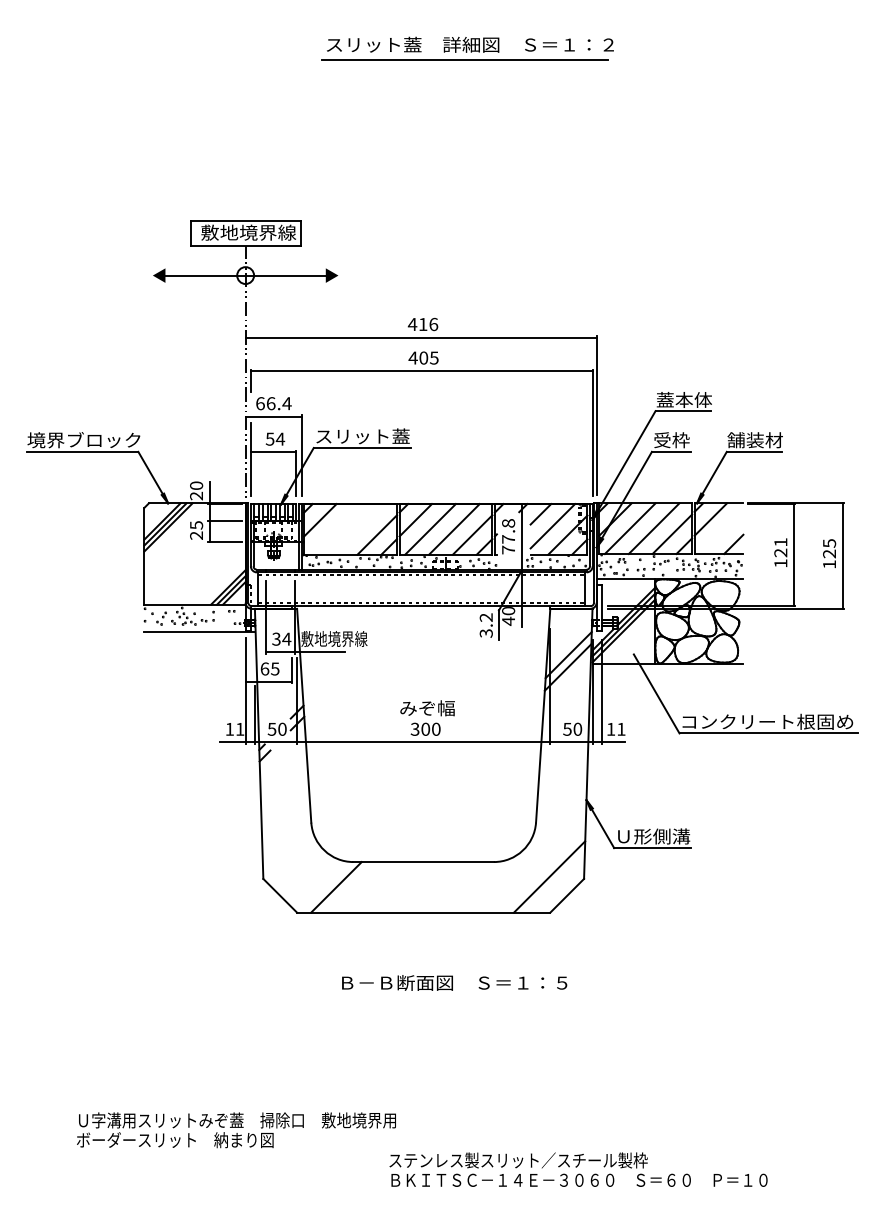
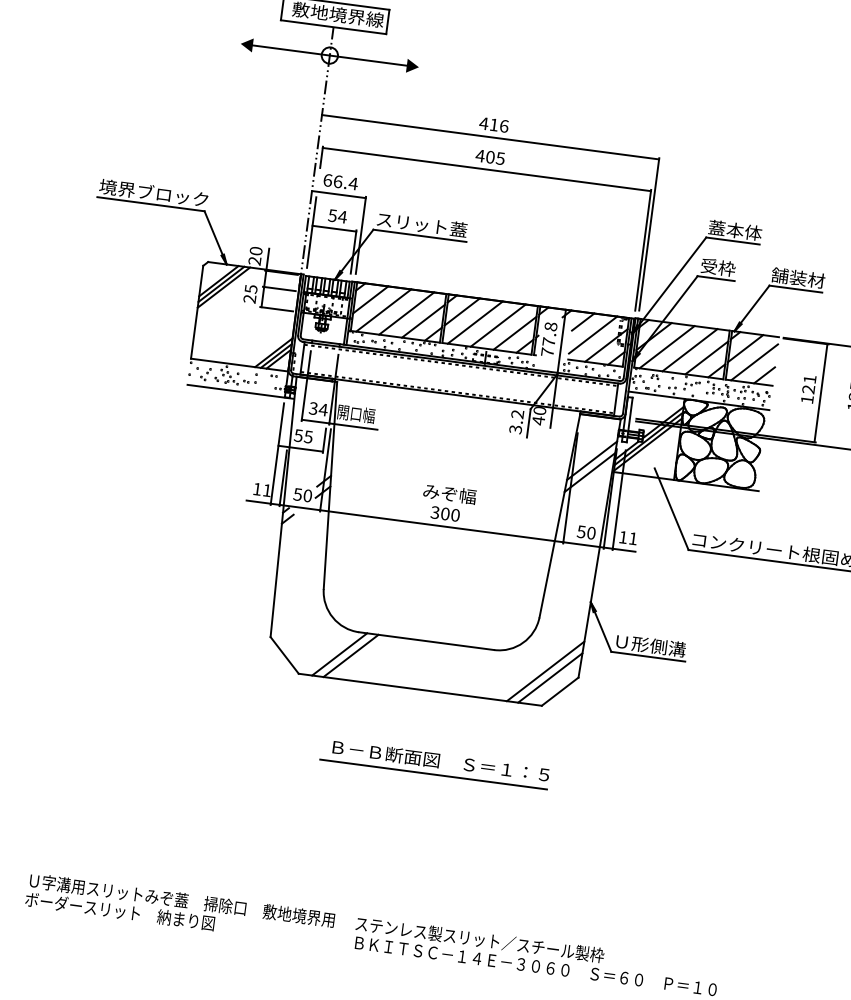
line: (334, 529) -> (383, 310), added
line: (358, 529) -> (406, 313), added
line: (721, 532) -> (754, 362), added
text: (334, 638) -> (369, 415), 敷地境界線 -> 開口幅
text: (264, 668) -> (298, 435), 65 -> 55
line: (554, 882) -> (549, 677), added
line: (347, 887) -> (350, 655), added
line: (448, 997) -> (433, 774), added
text: (236, 1130) -> (180, 909), moved

